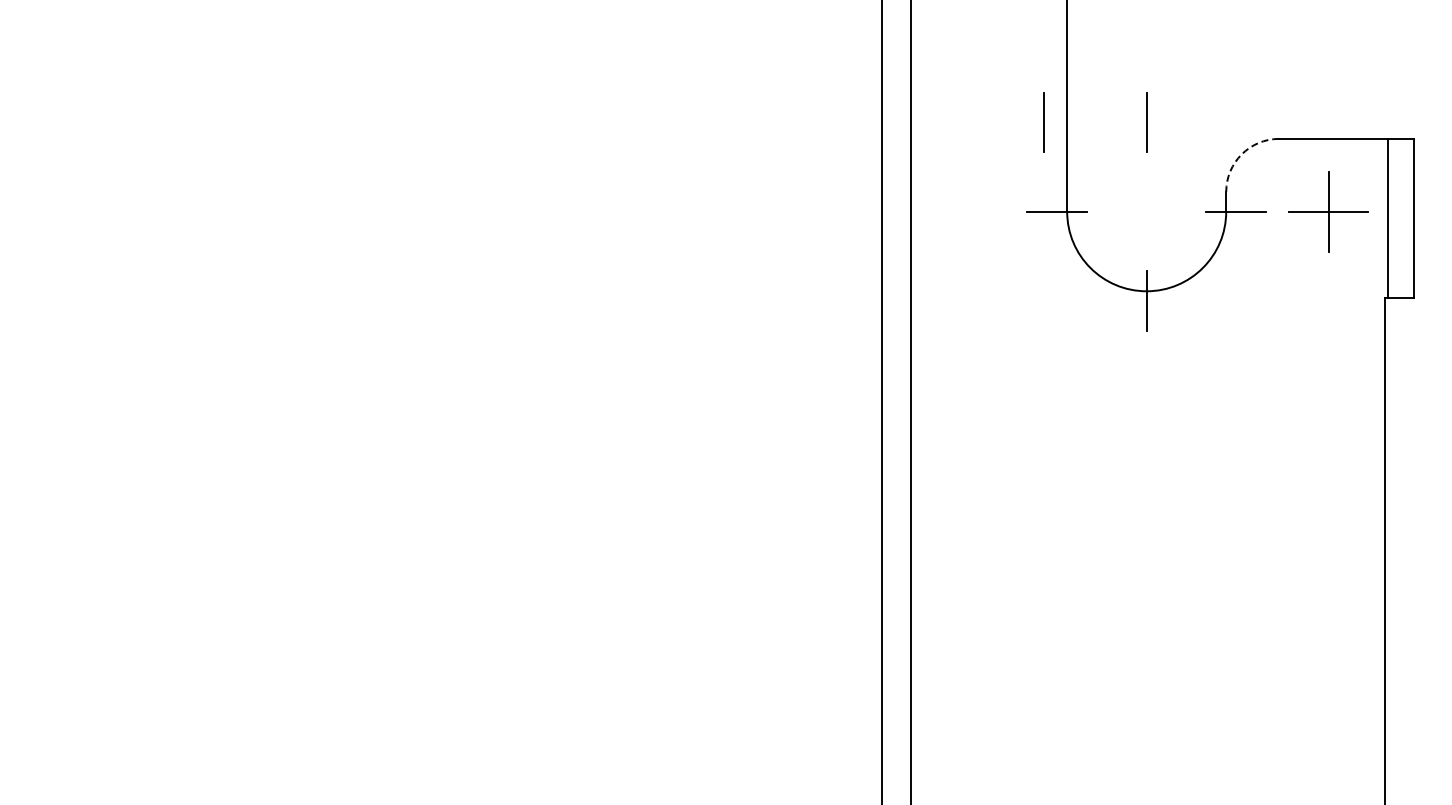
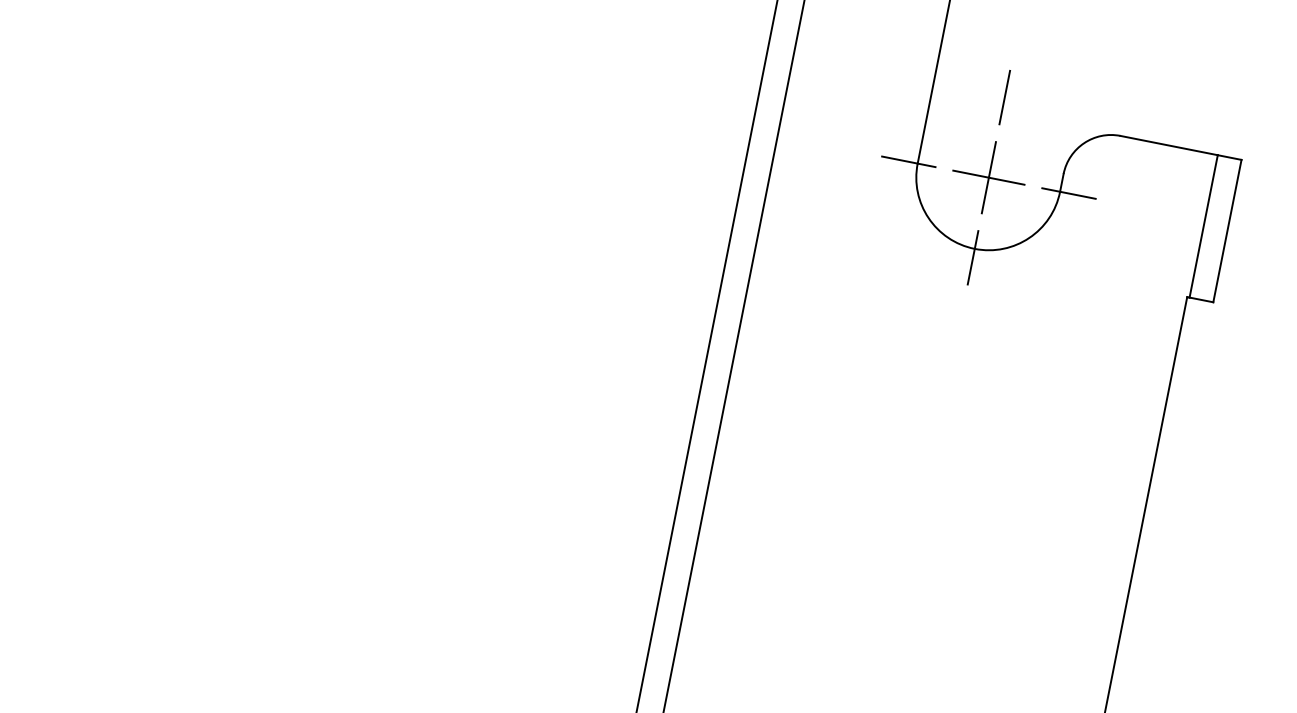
line: (1043, 122) -> (912, 79), removed
arc: (1241, 154) -> (1083, 143), dashed -> solid
part: (1328, 211) -> (988, 177), moved

